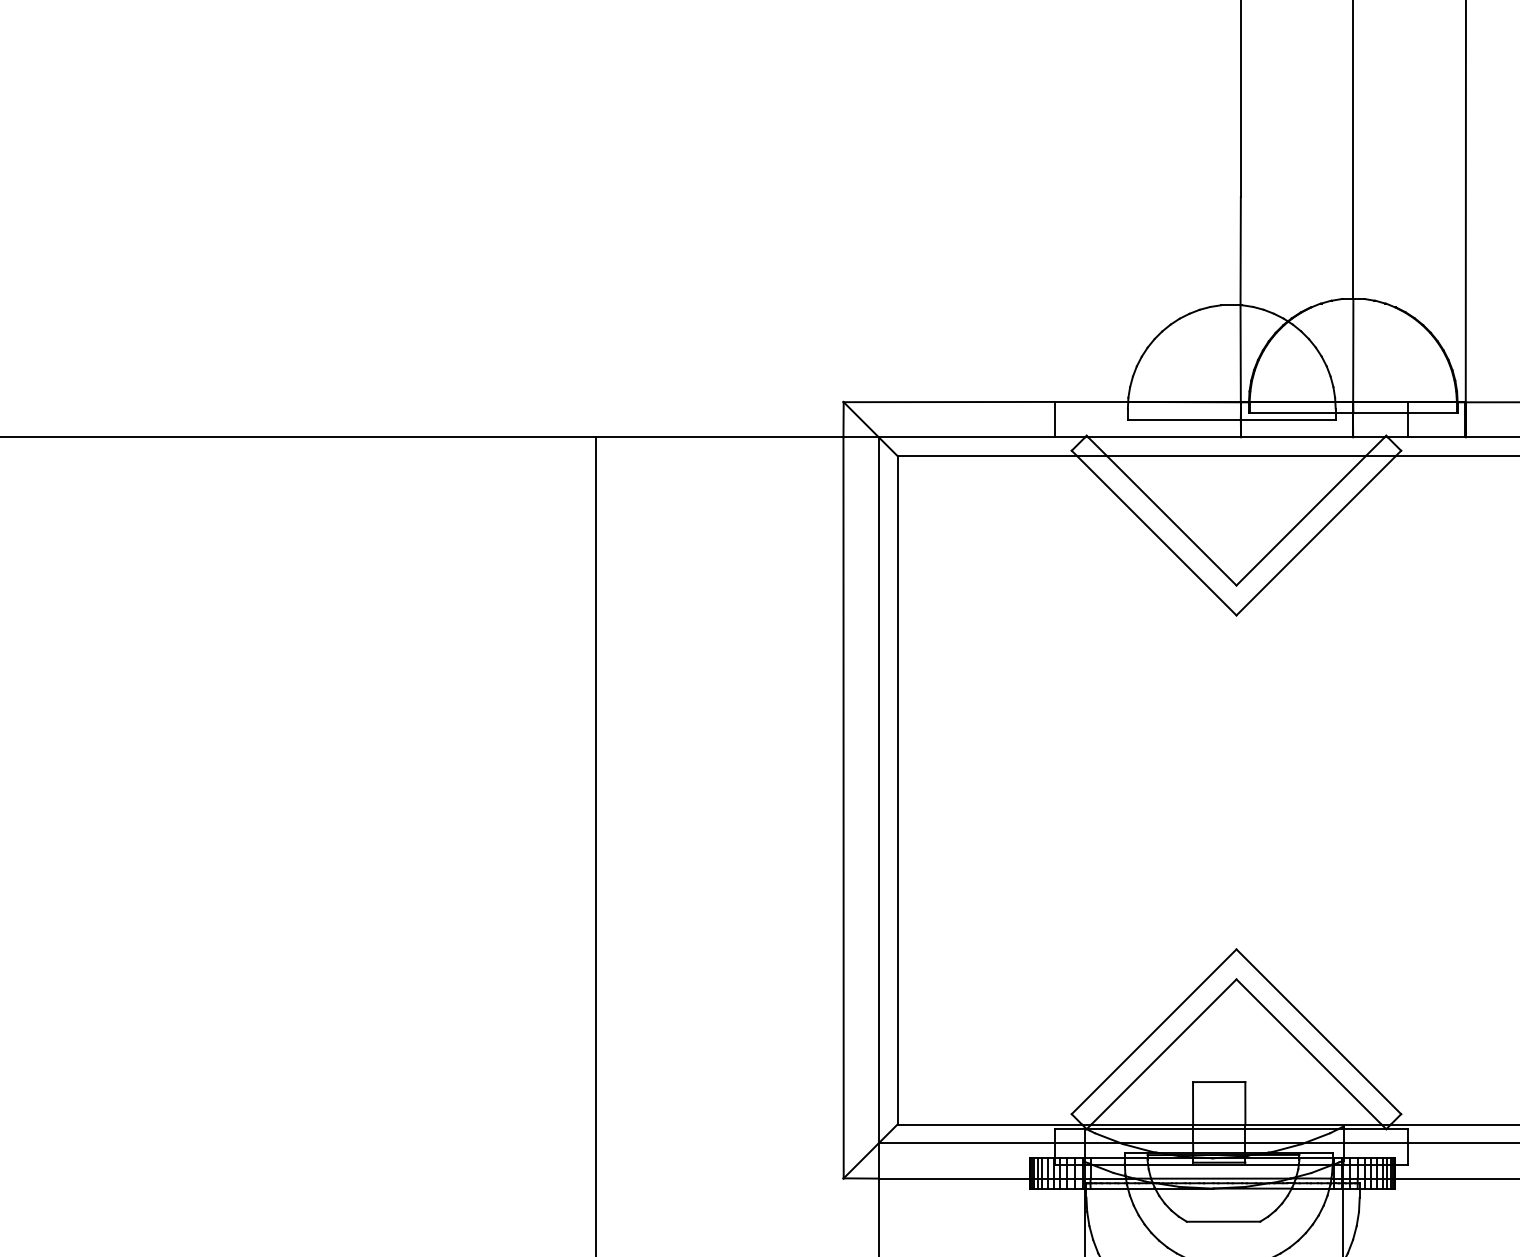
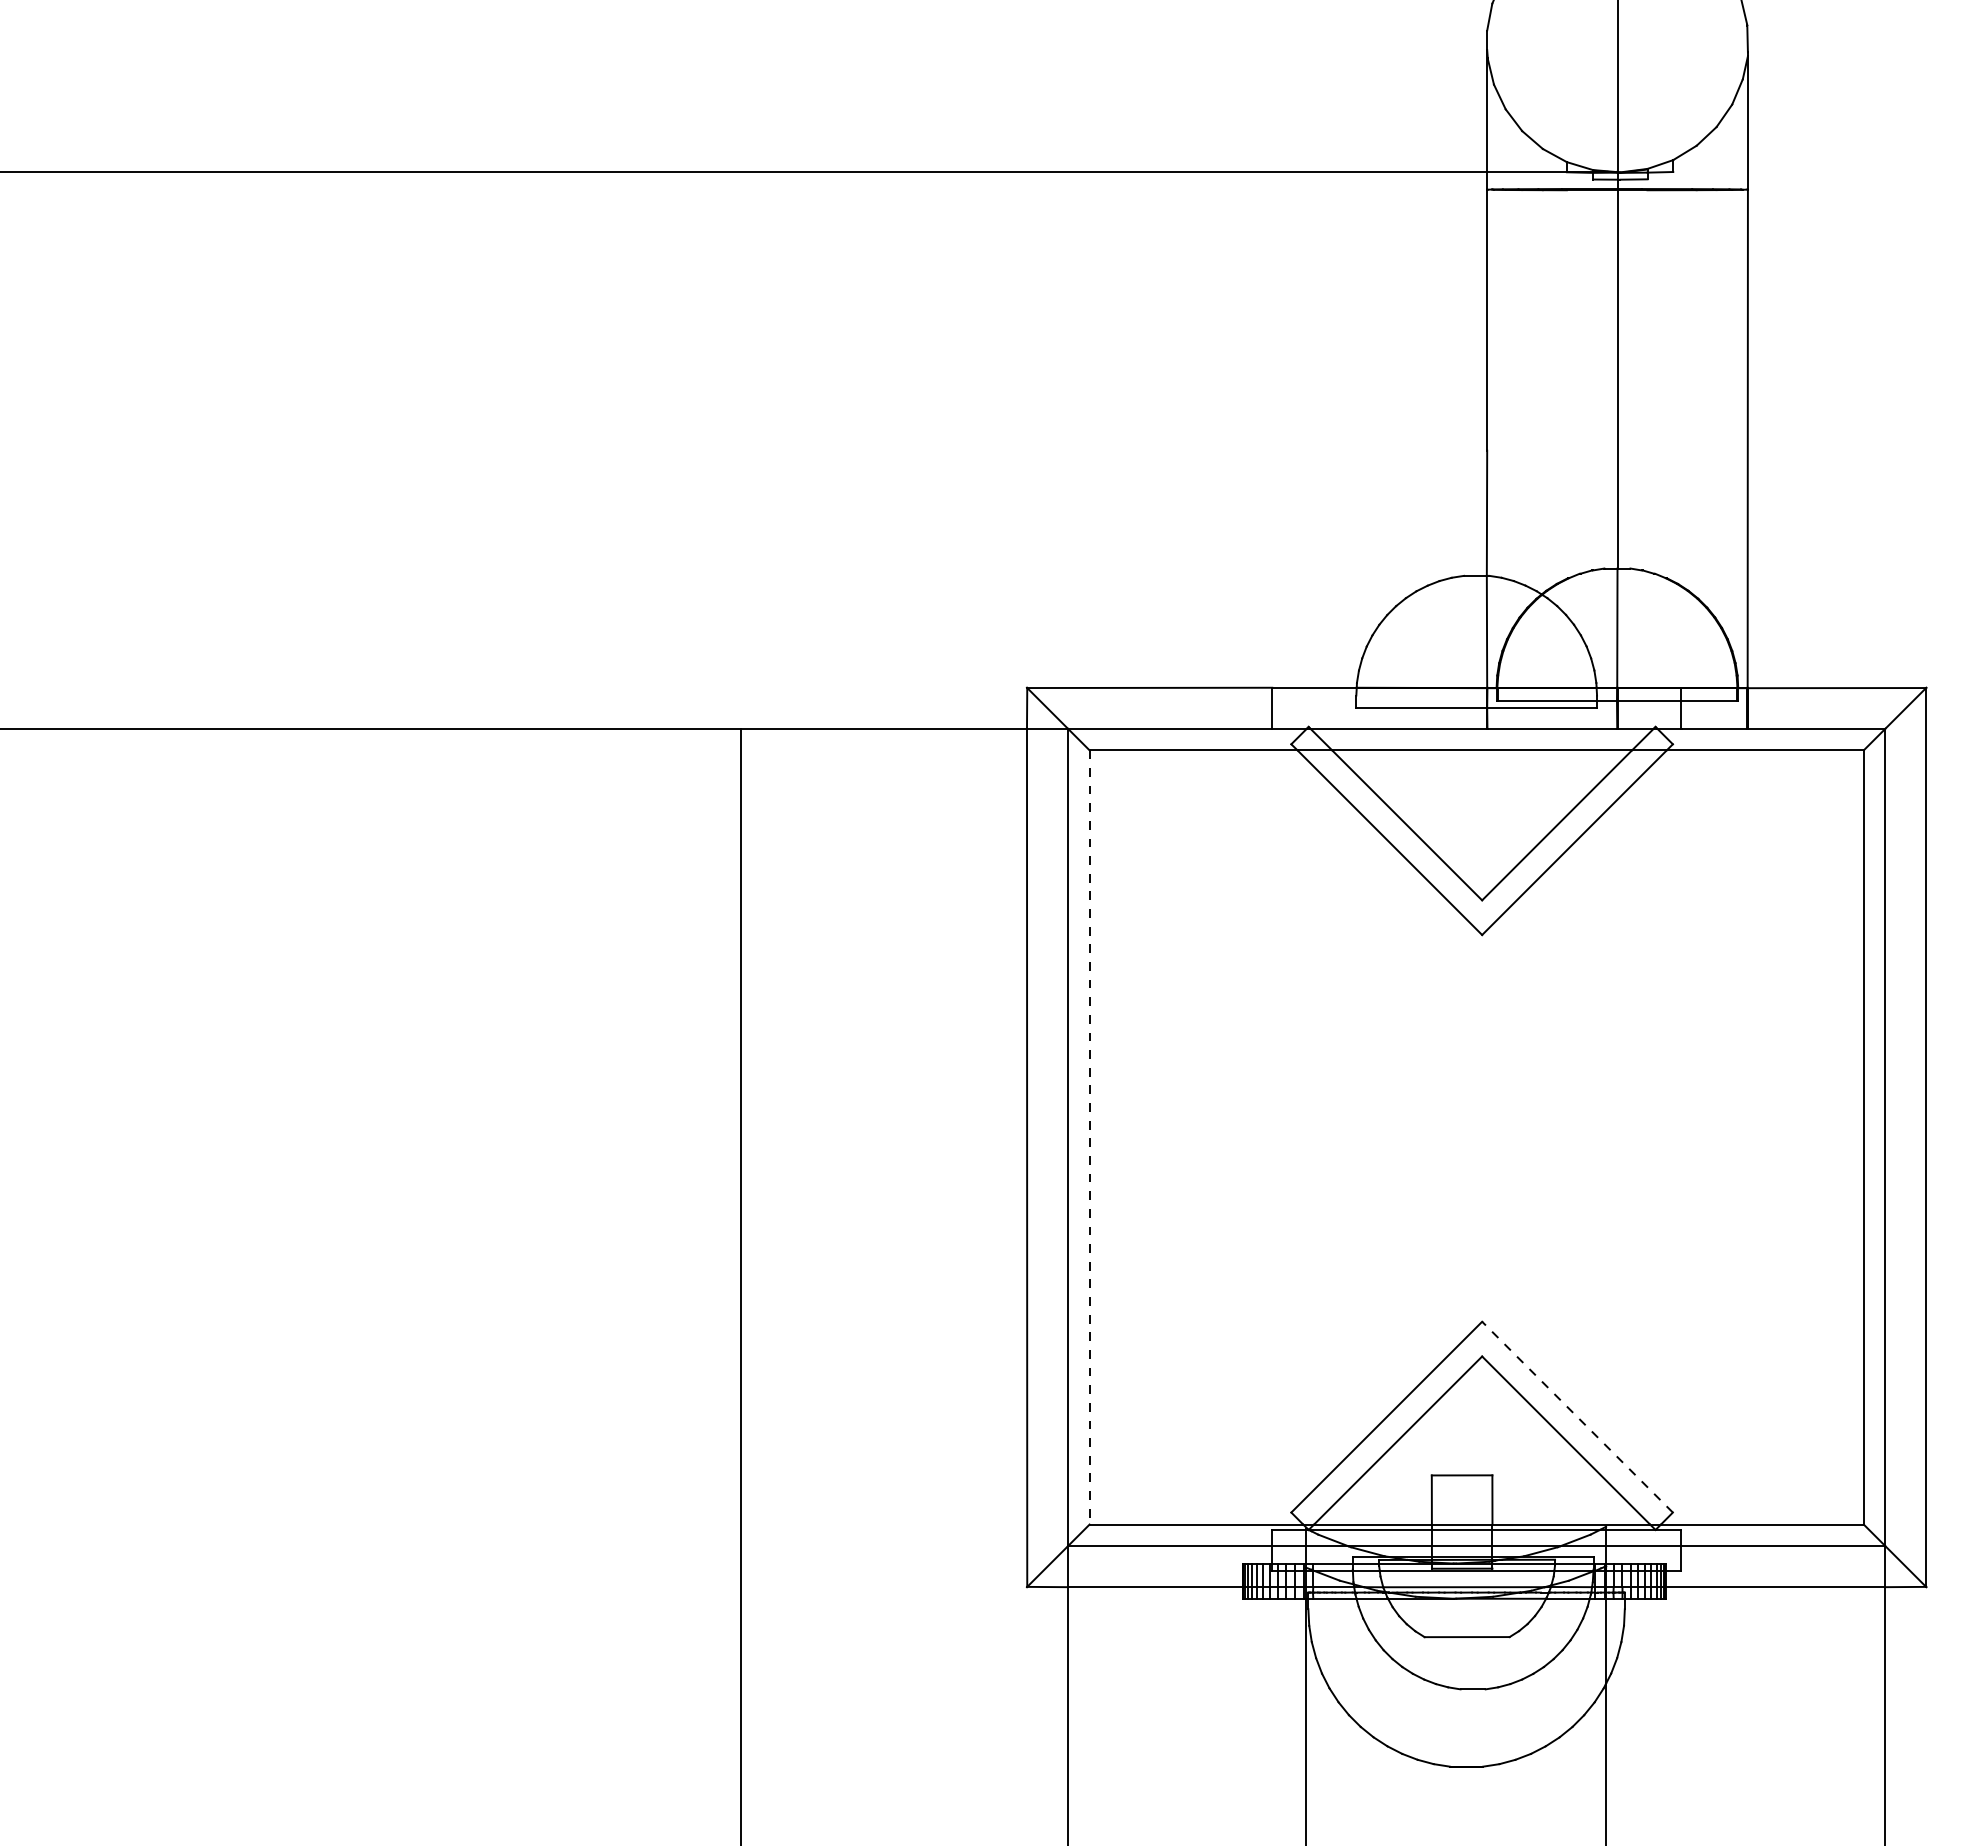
line: (897, 790) -> (1089, 1137), solid -> dashed
line: (1318, 1032) -> (1577, 1417), solid -> dashed

